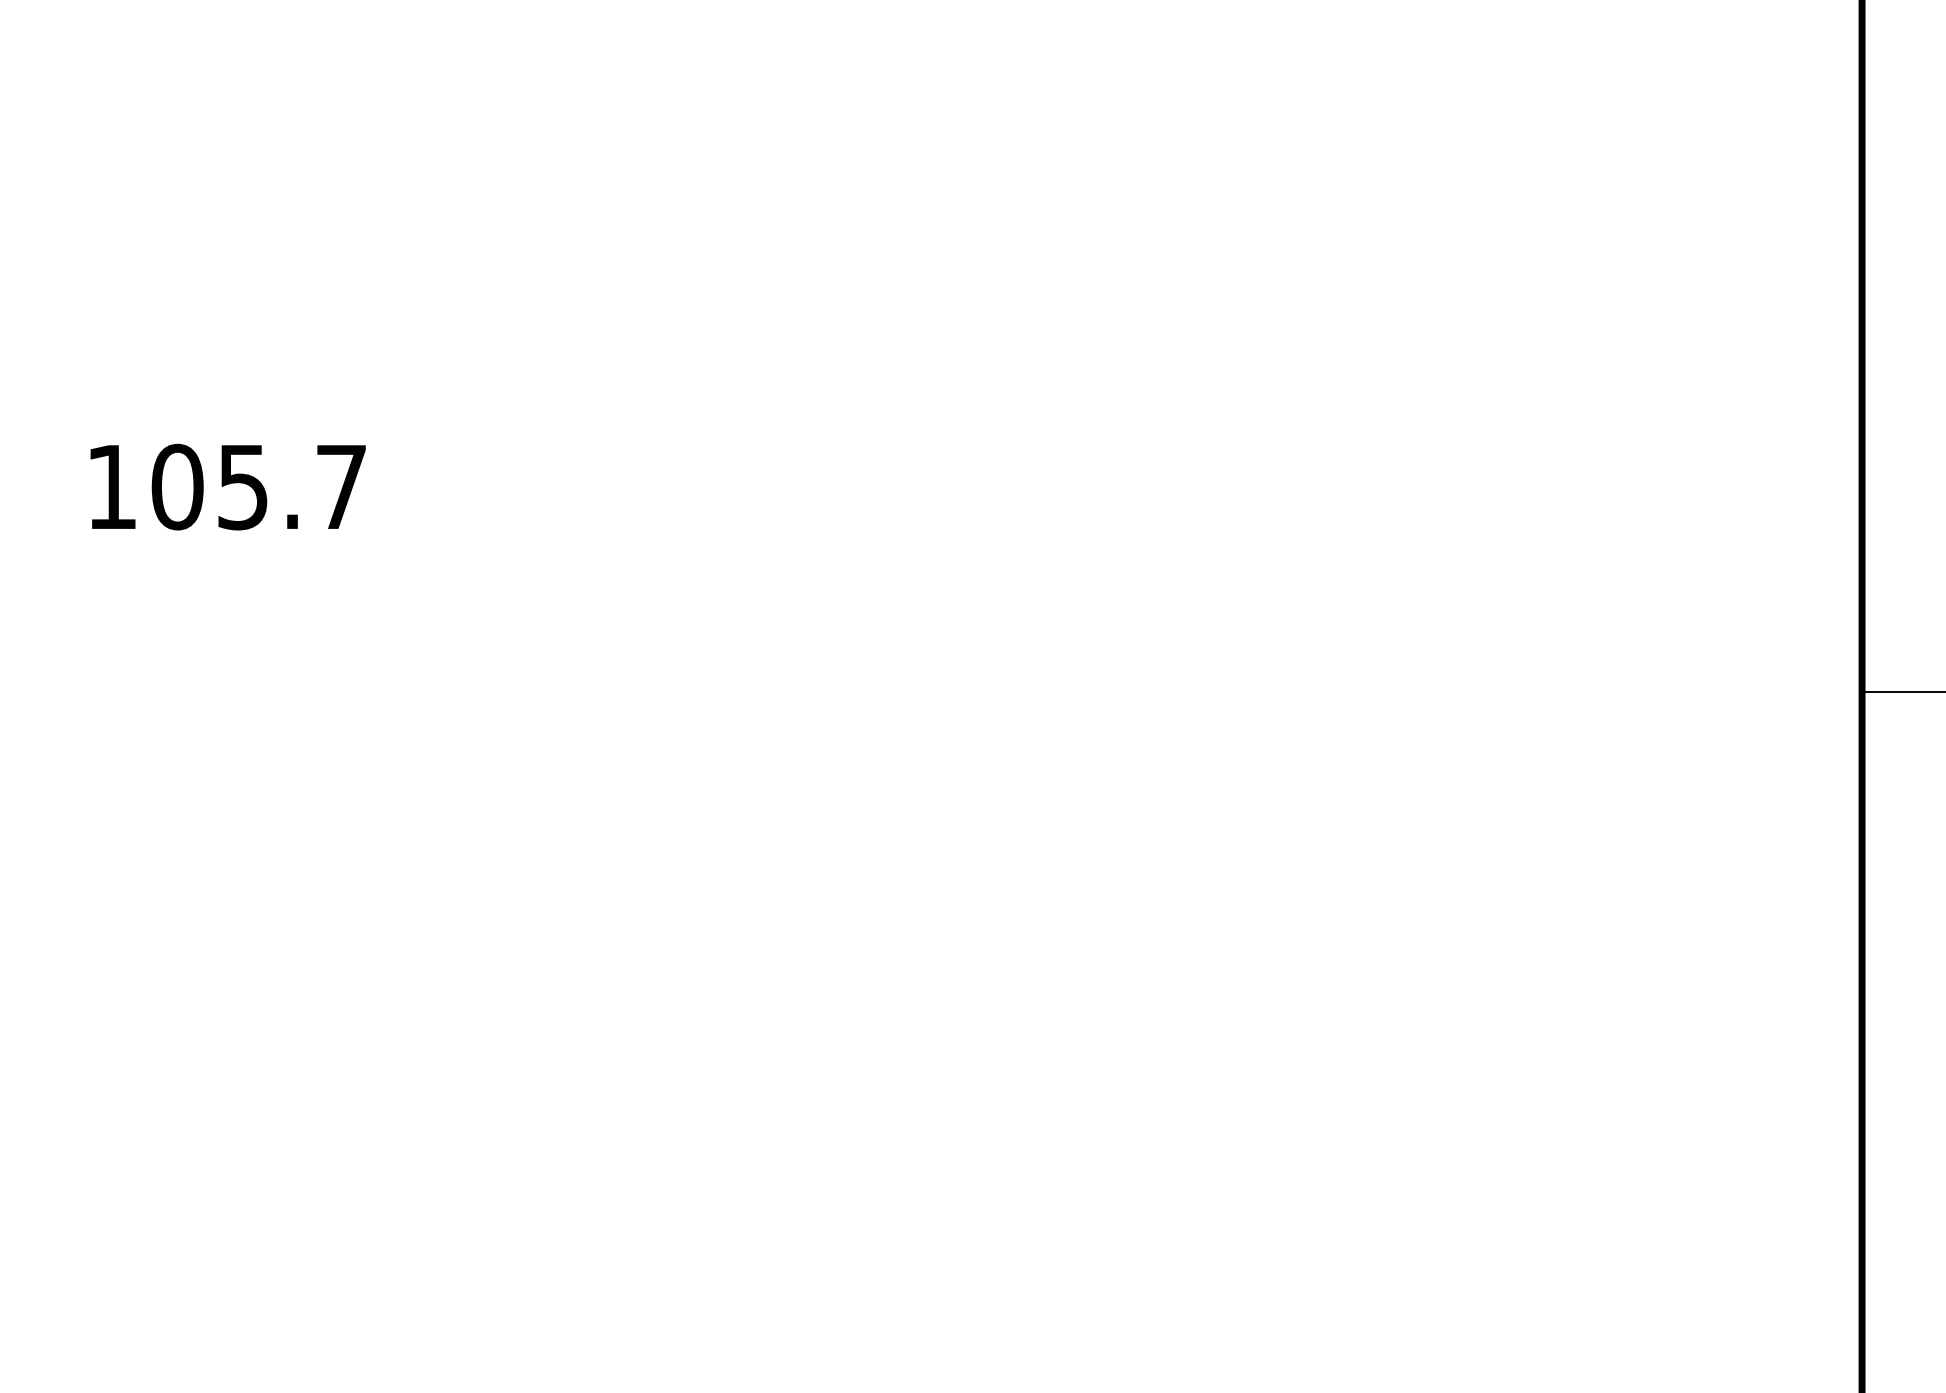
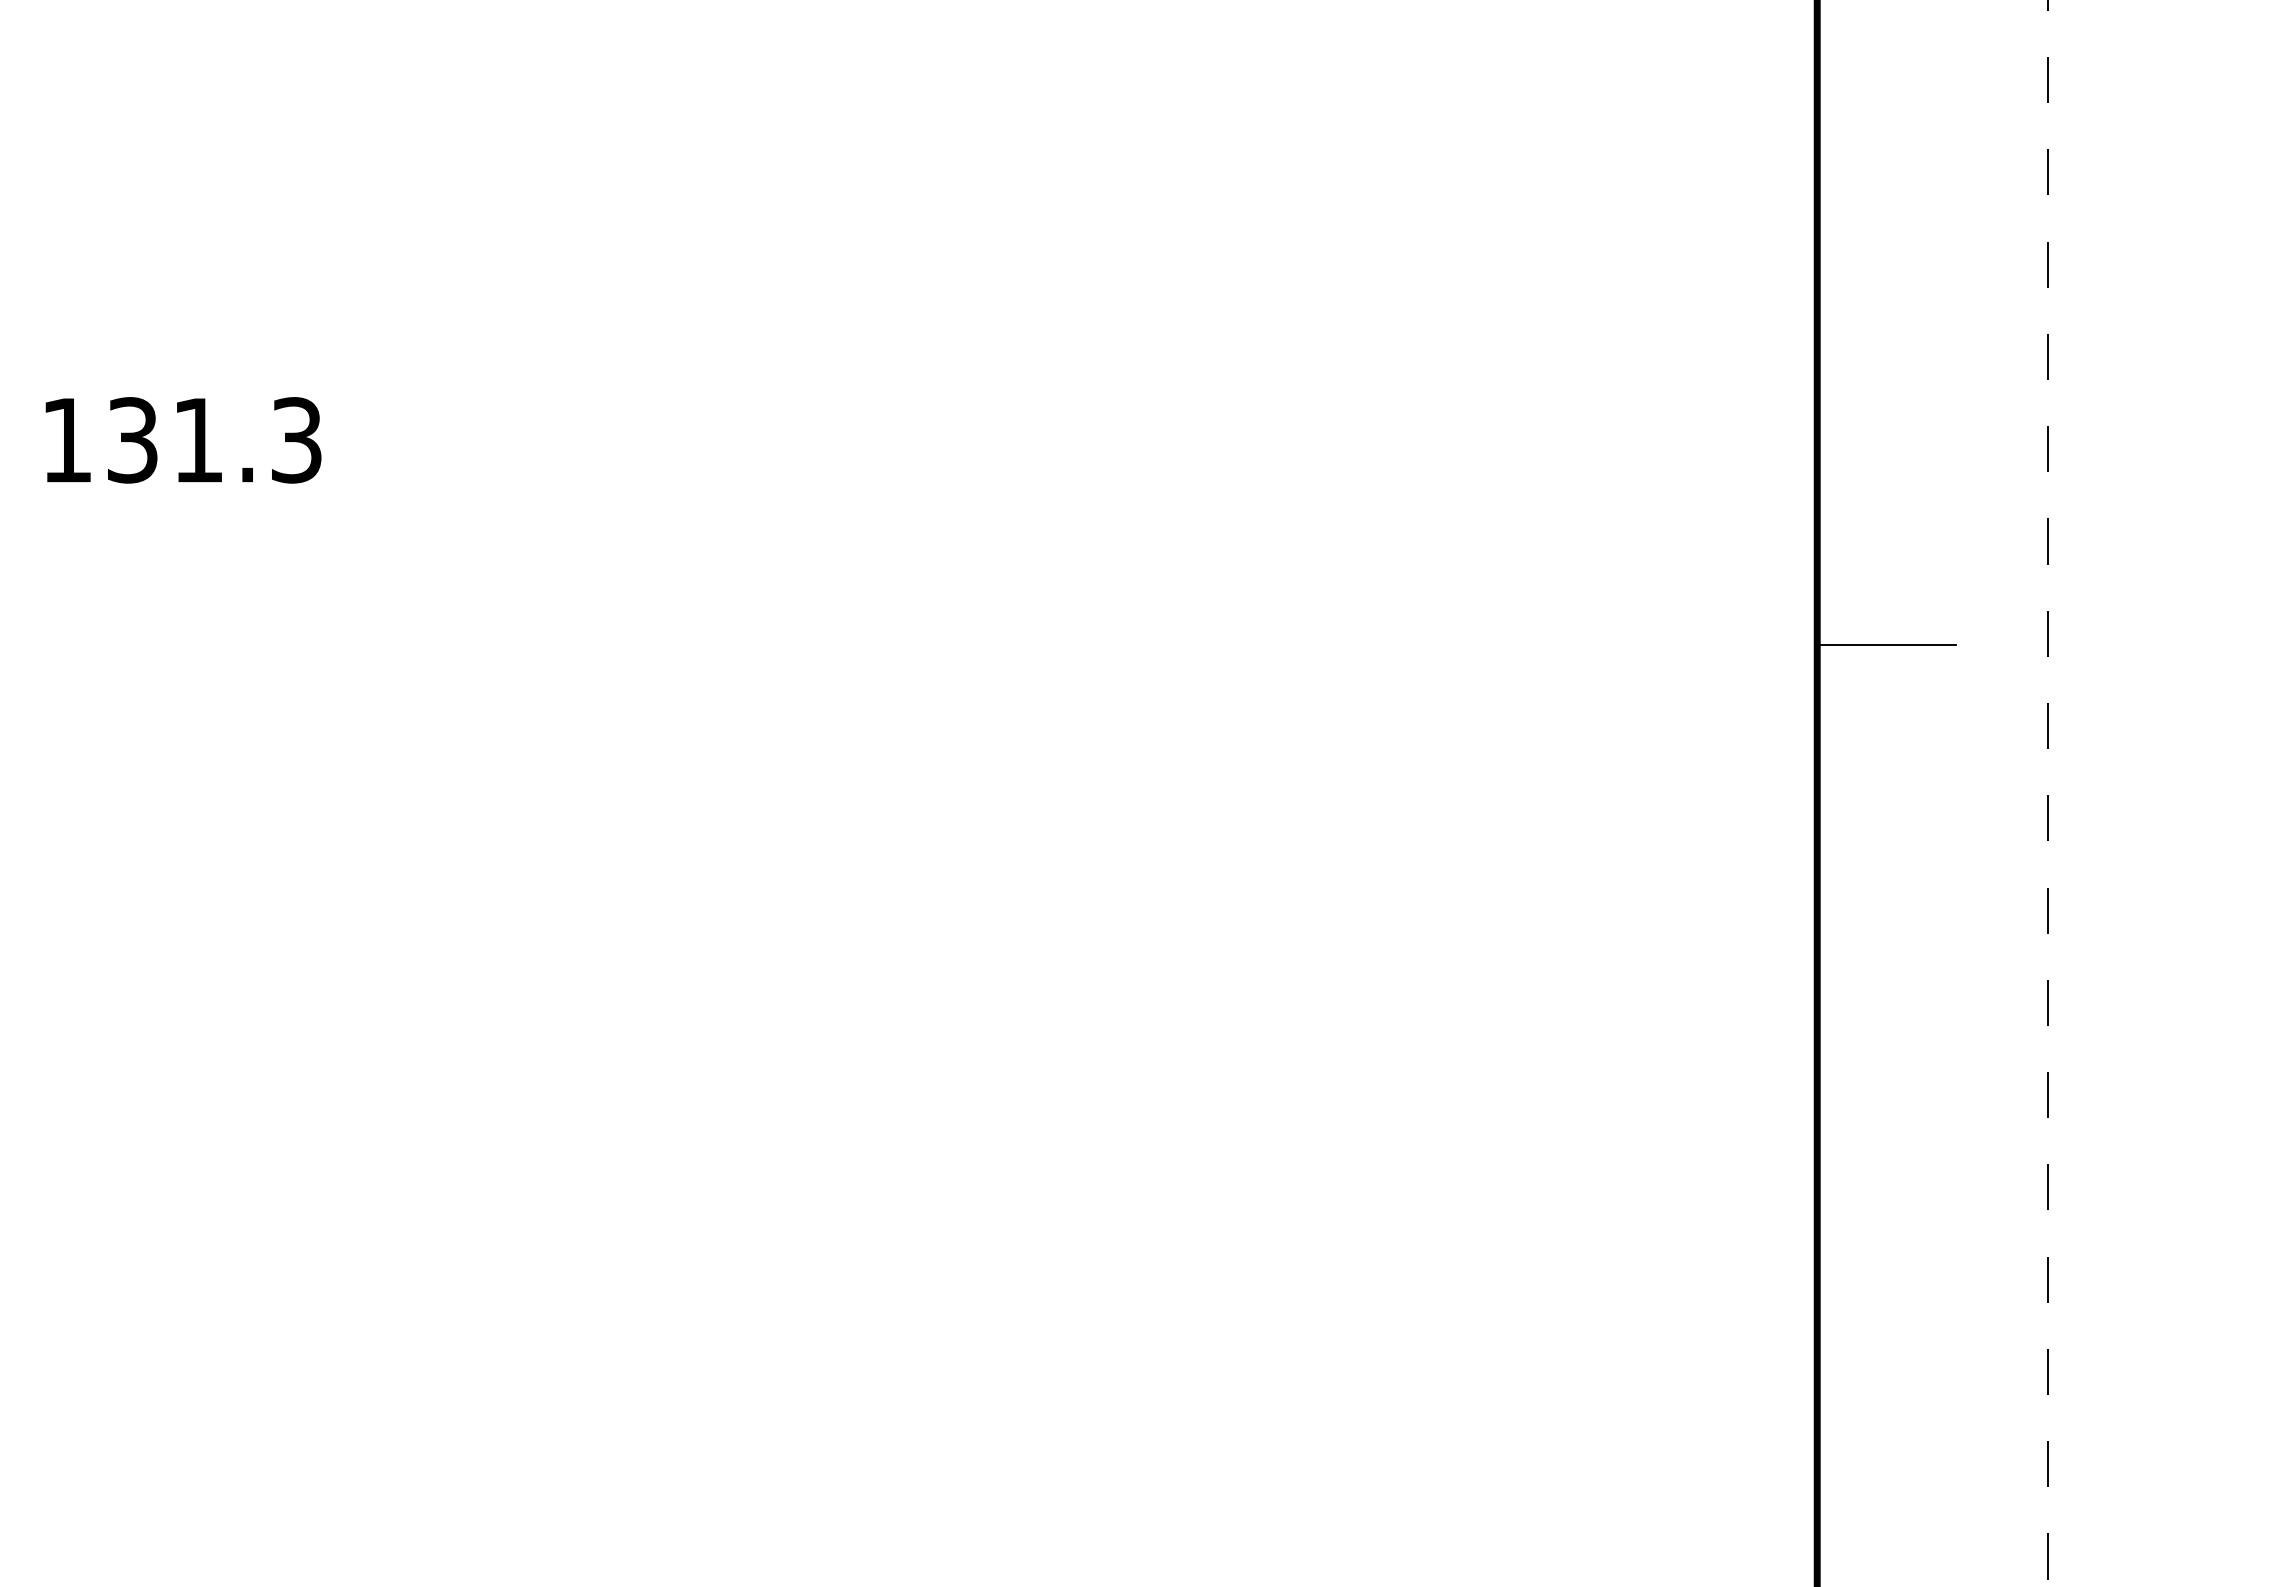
text: (259, 487) -> (214, 440), 105.7 -> 131.3

